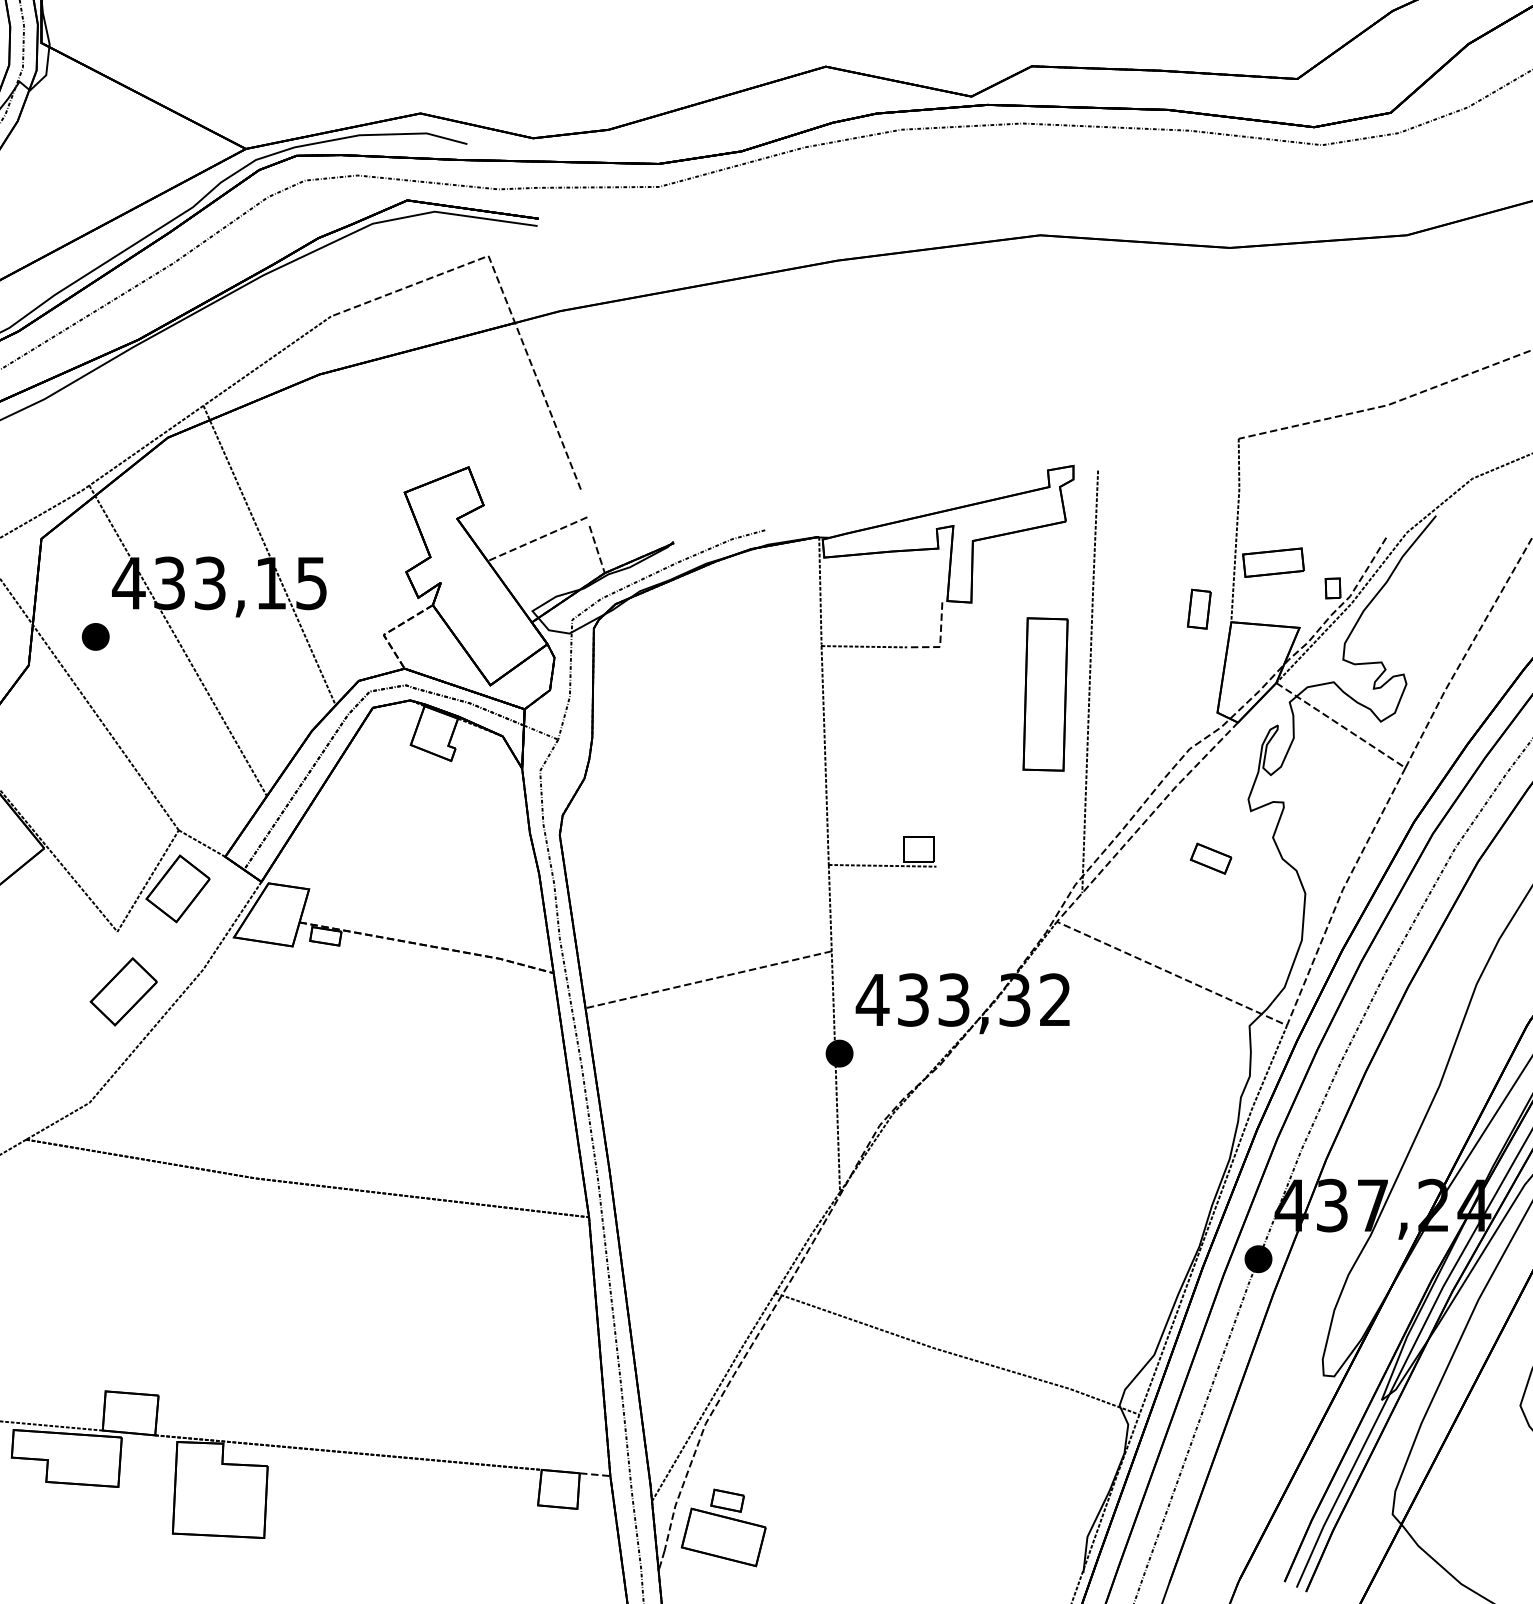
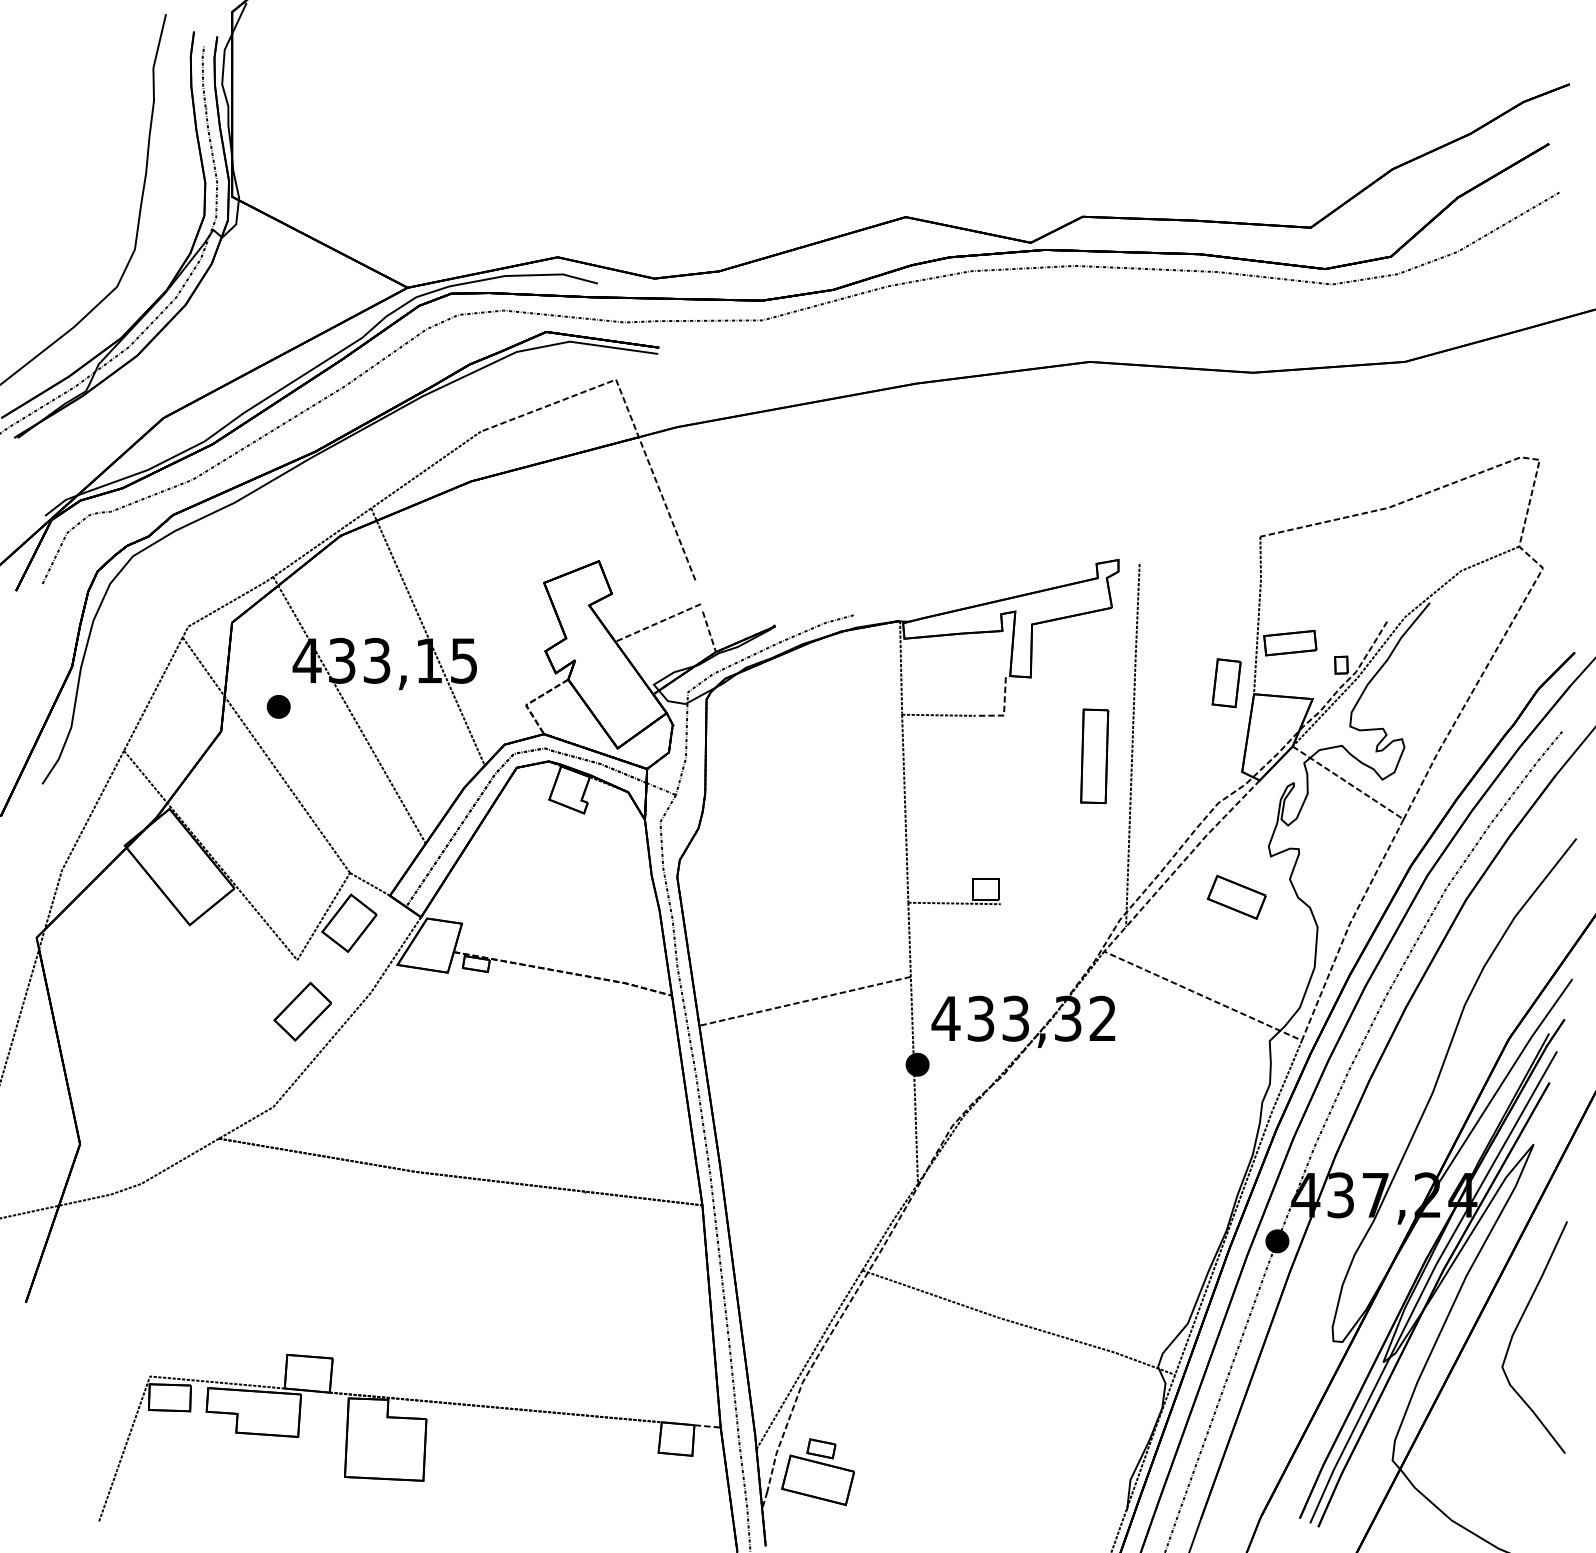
part: (1199, 608) -> (1226, 682), size x1.43
part: (1045, 694) -> (1094, 756), size x0.71
part: (1210, 858) -> (1236, 897), size x1.67

